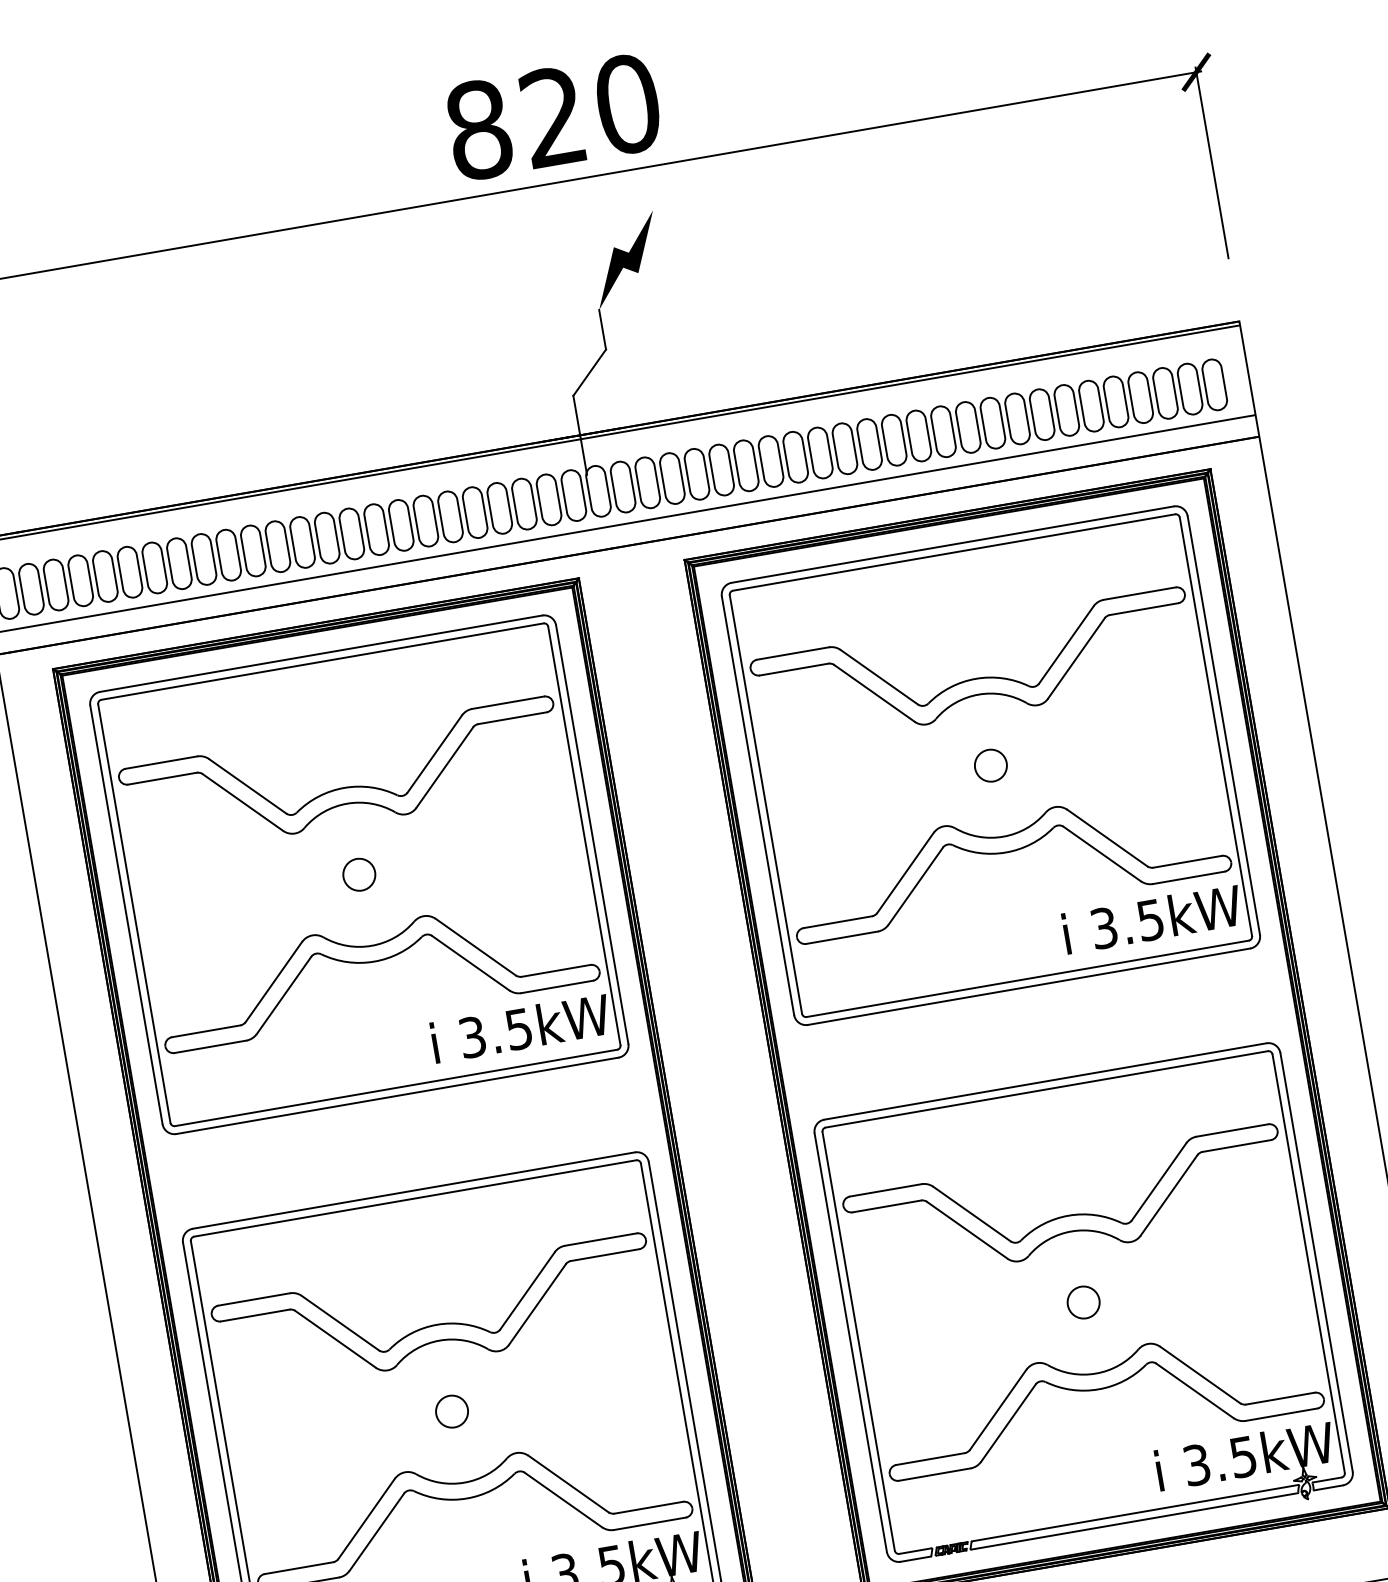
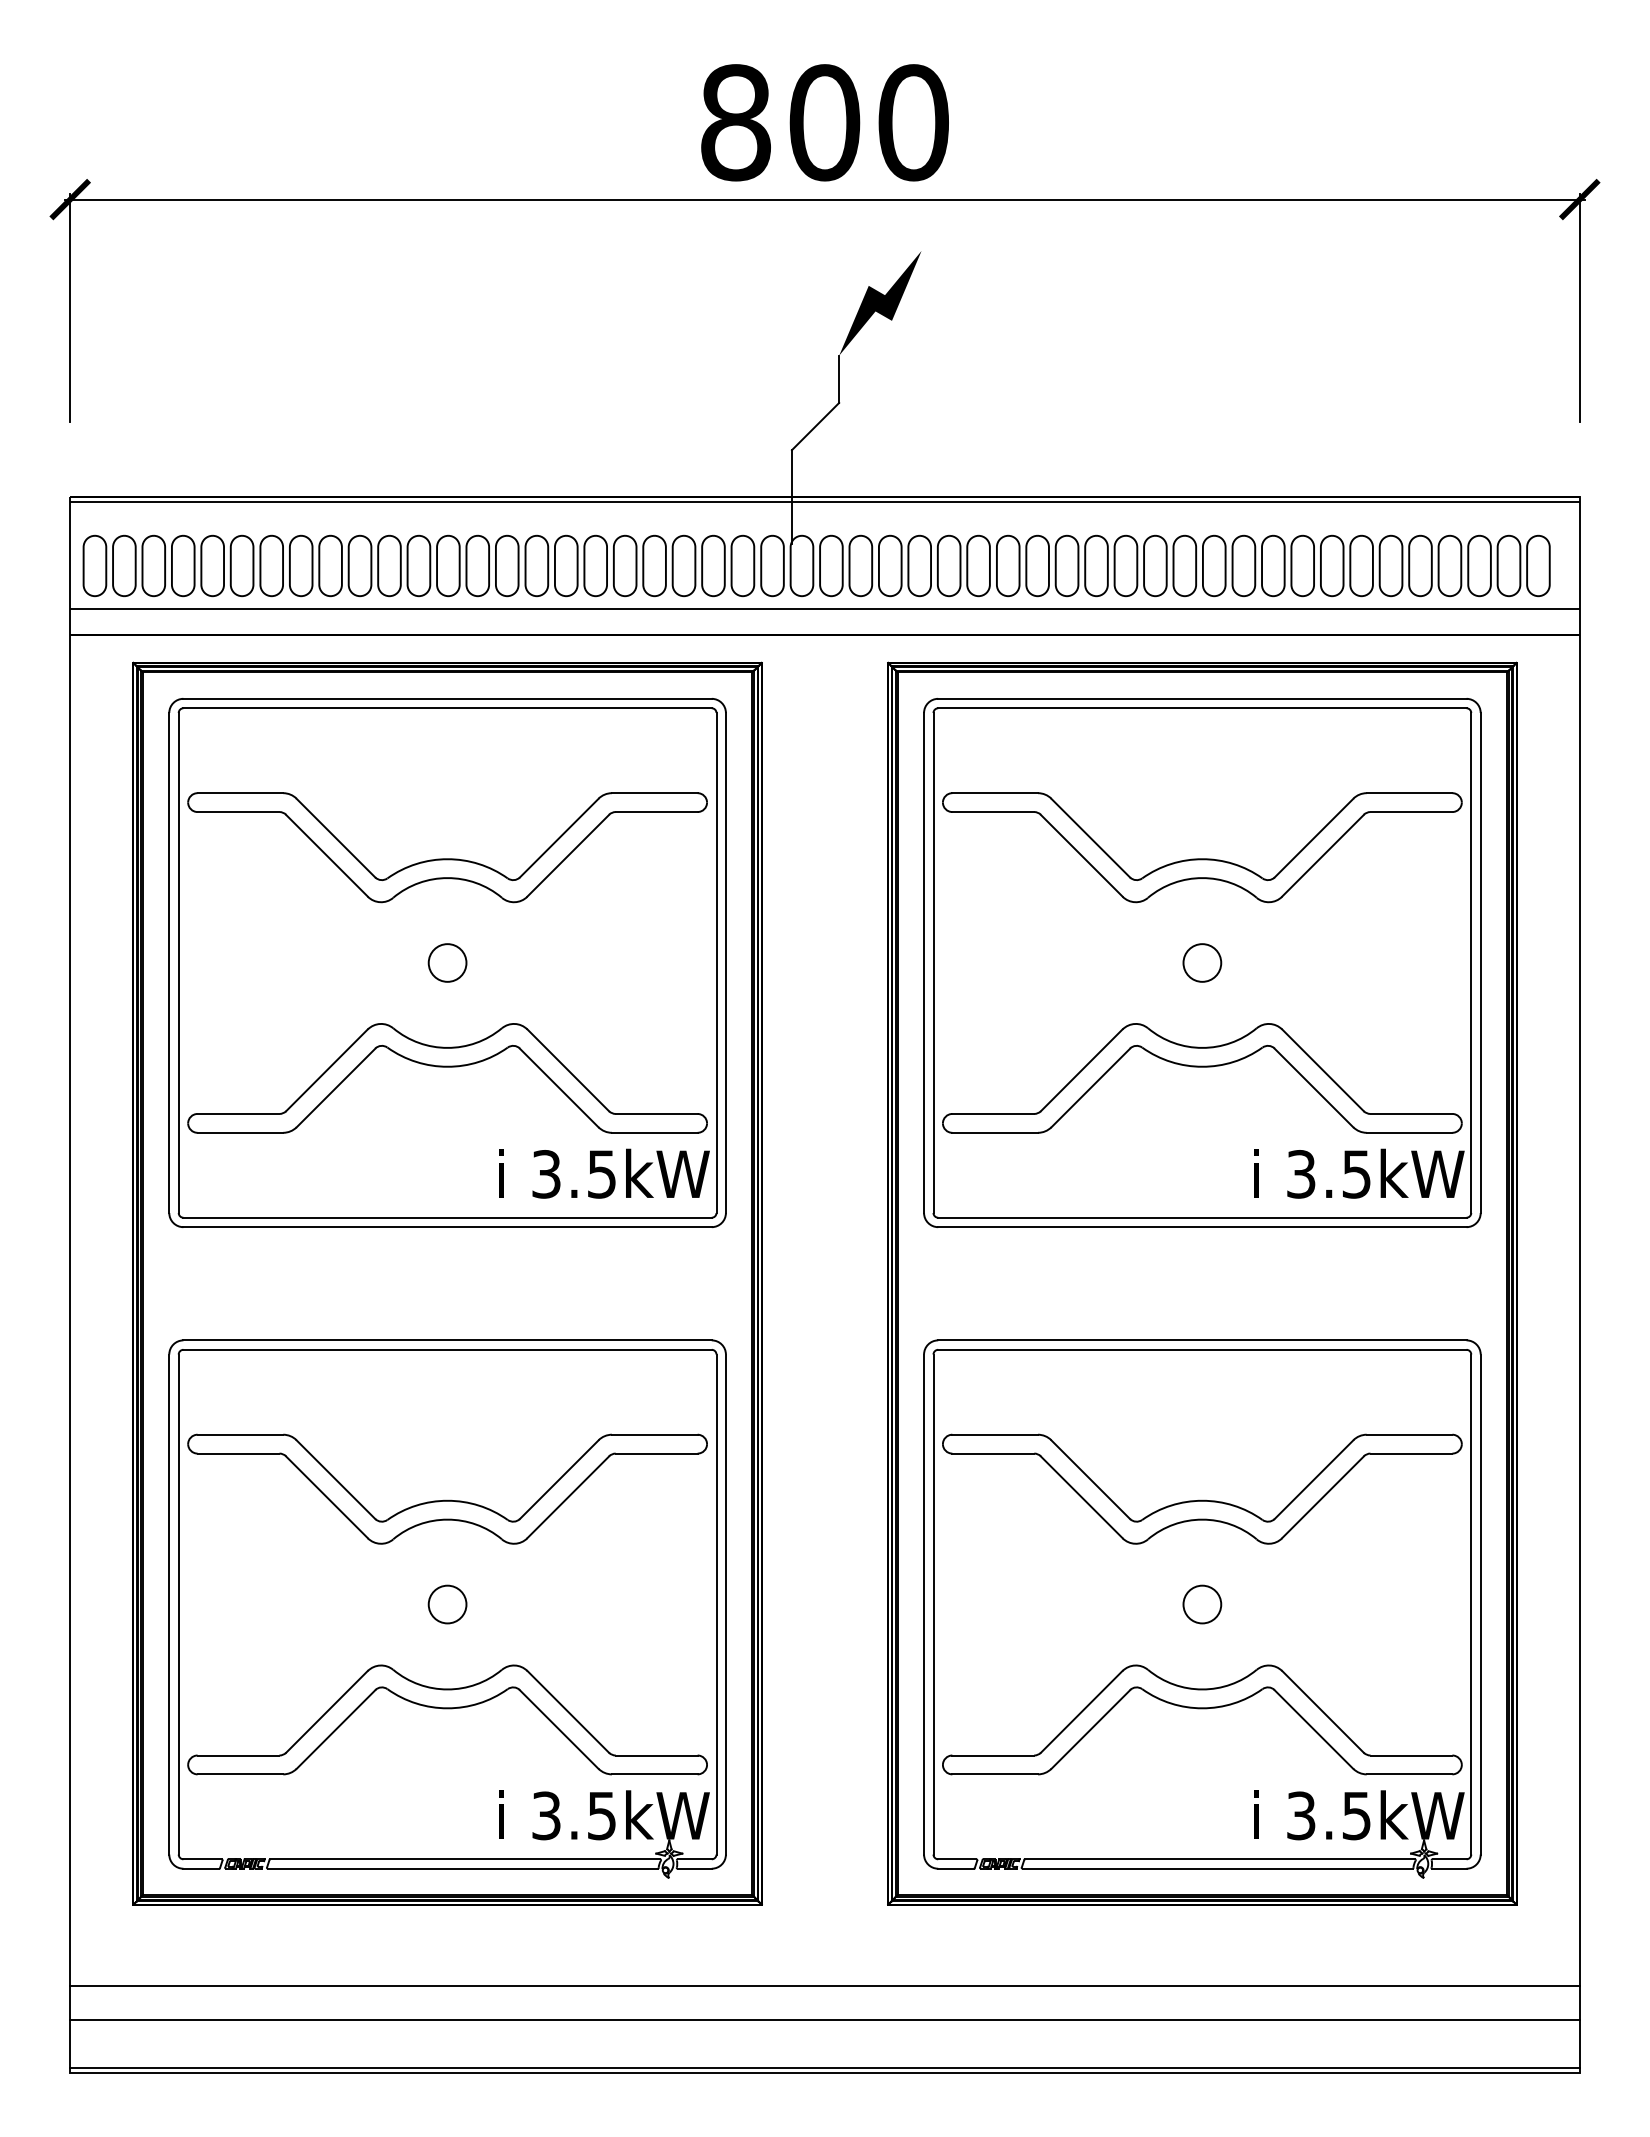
text: (553, 116) -> (824, 122), 820 -> 800

